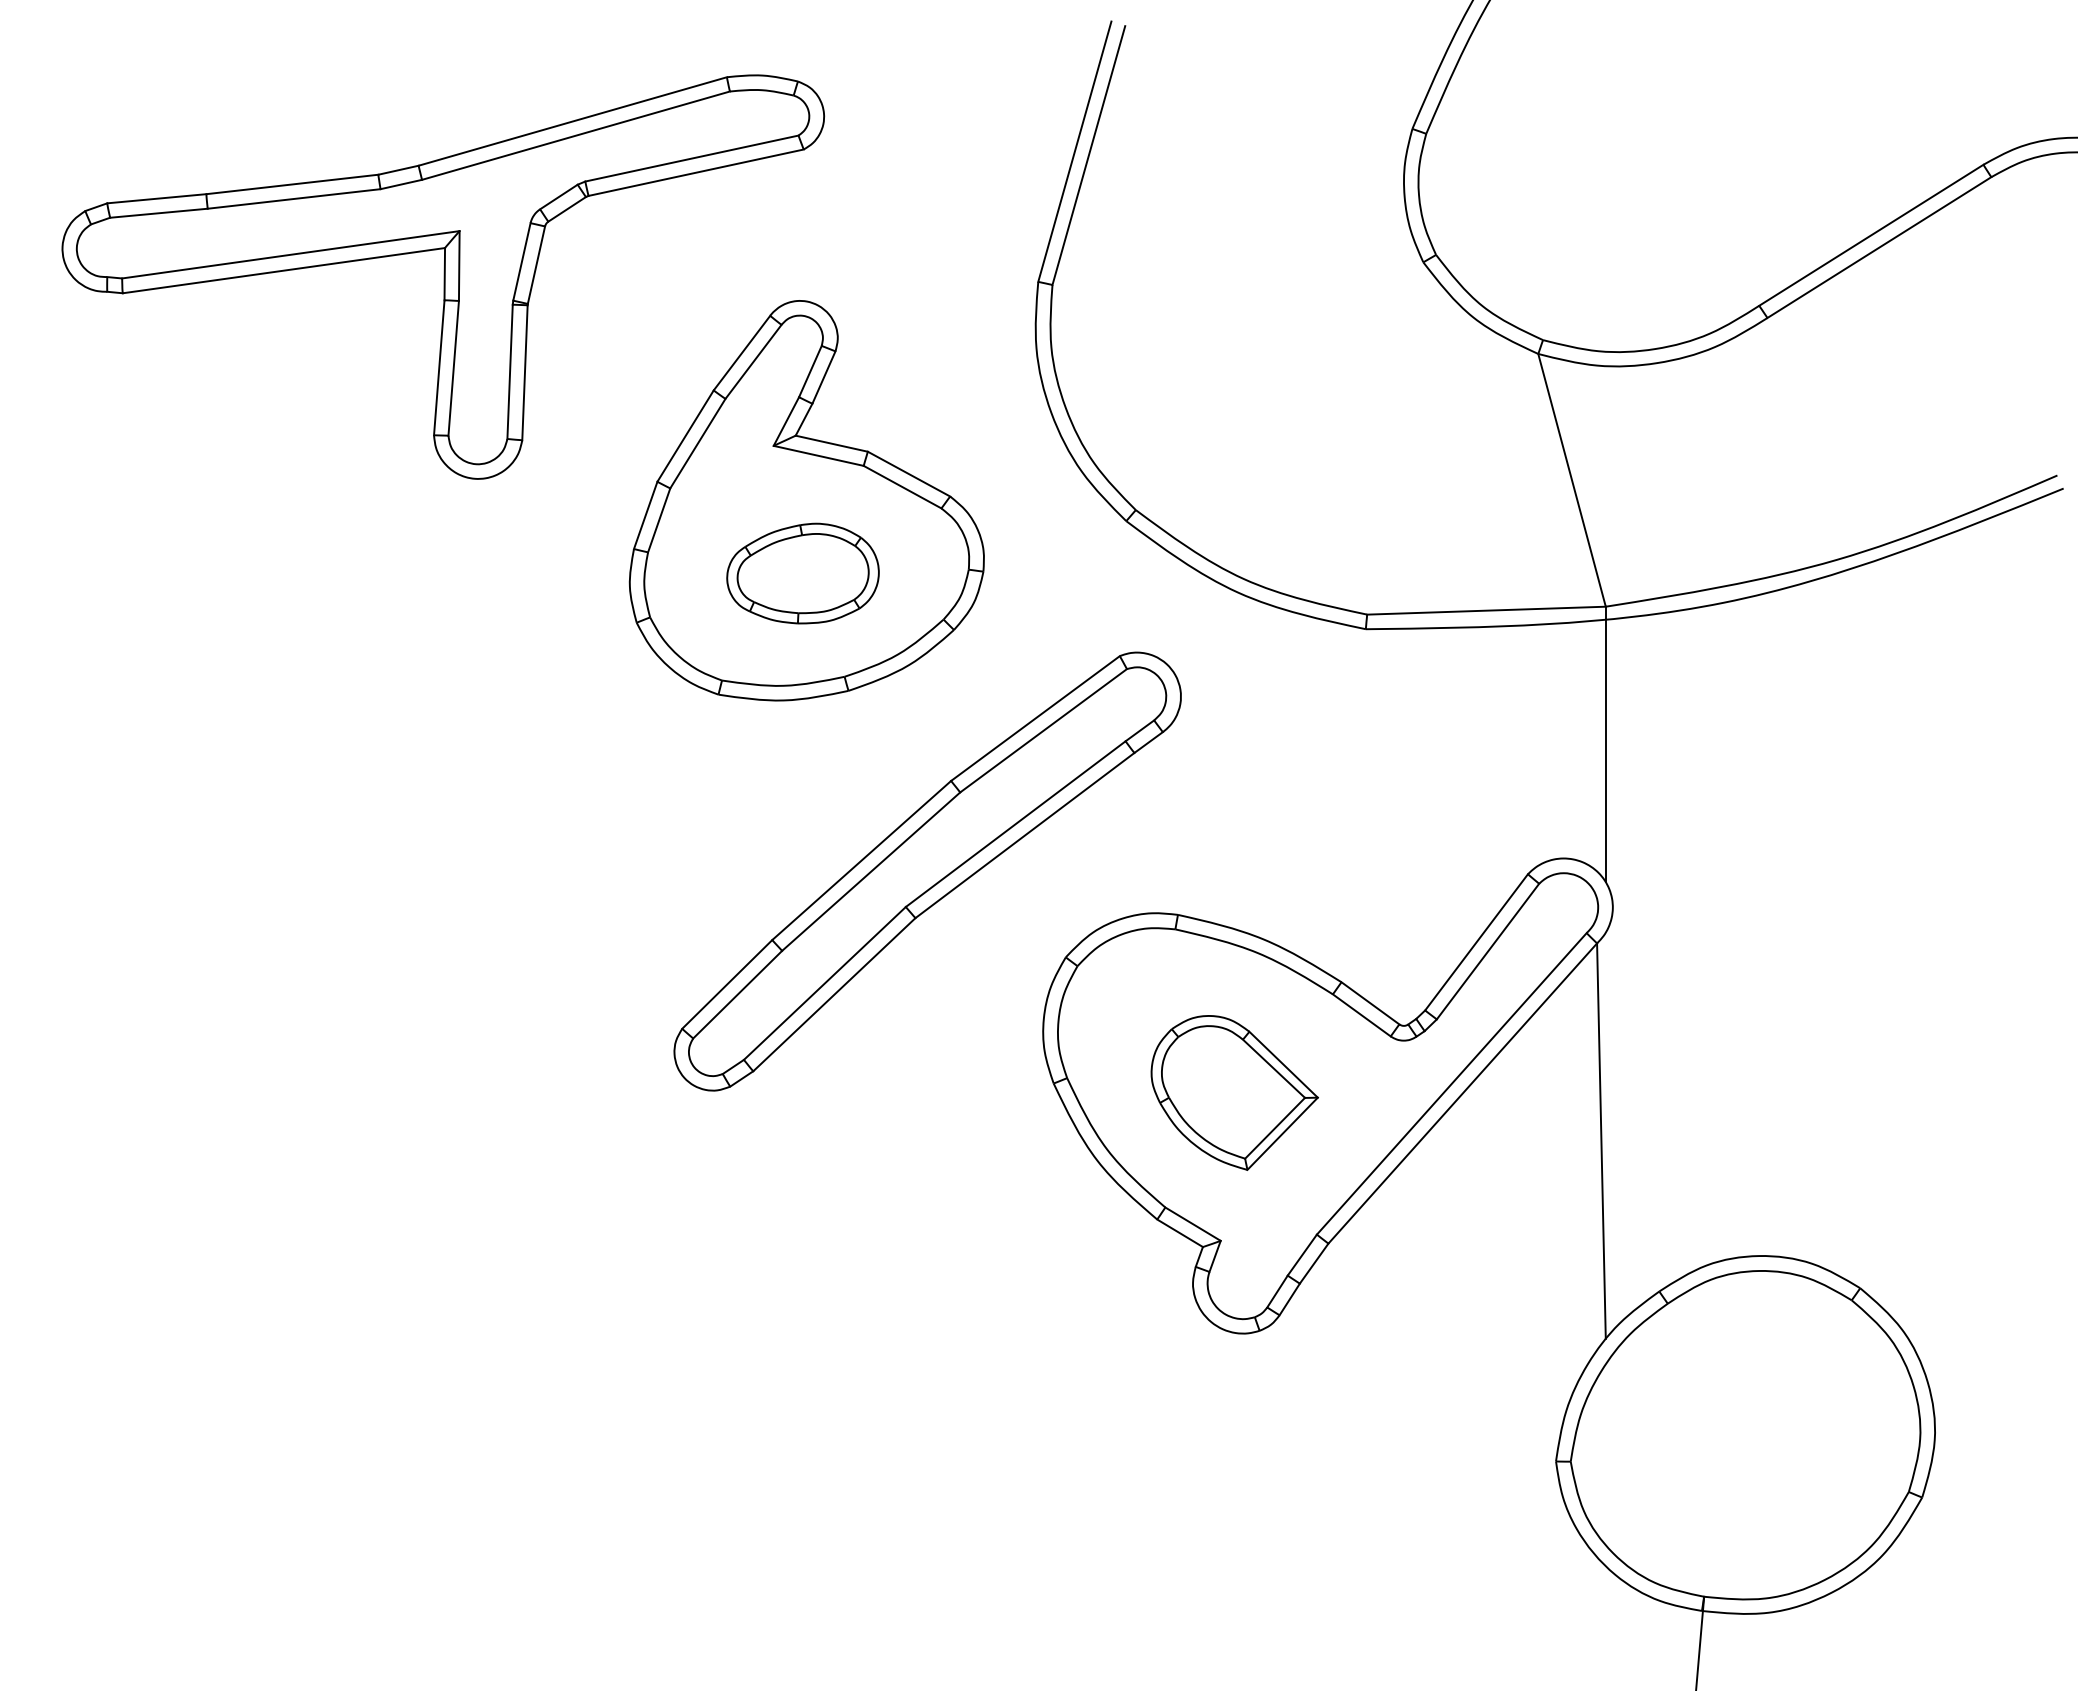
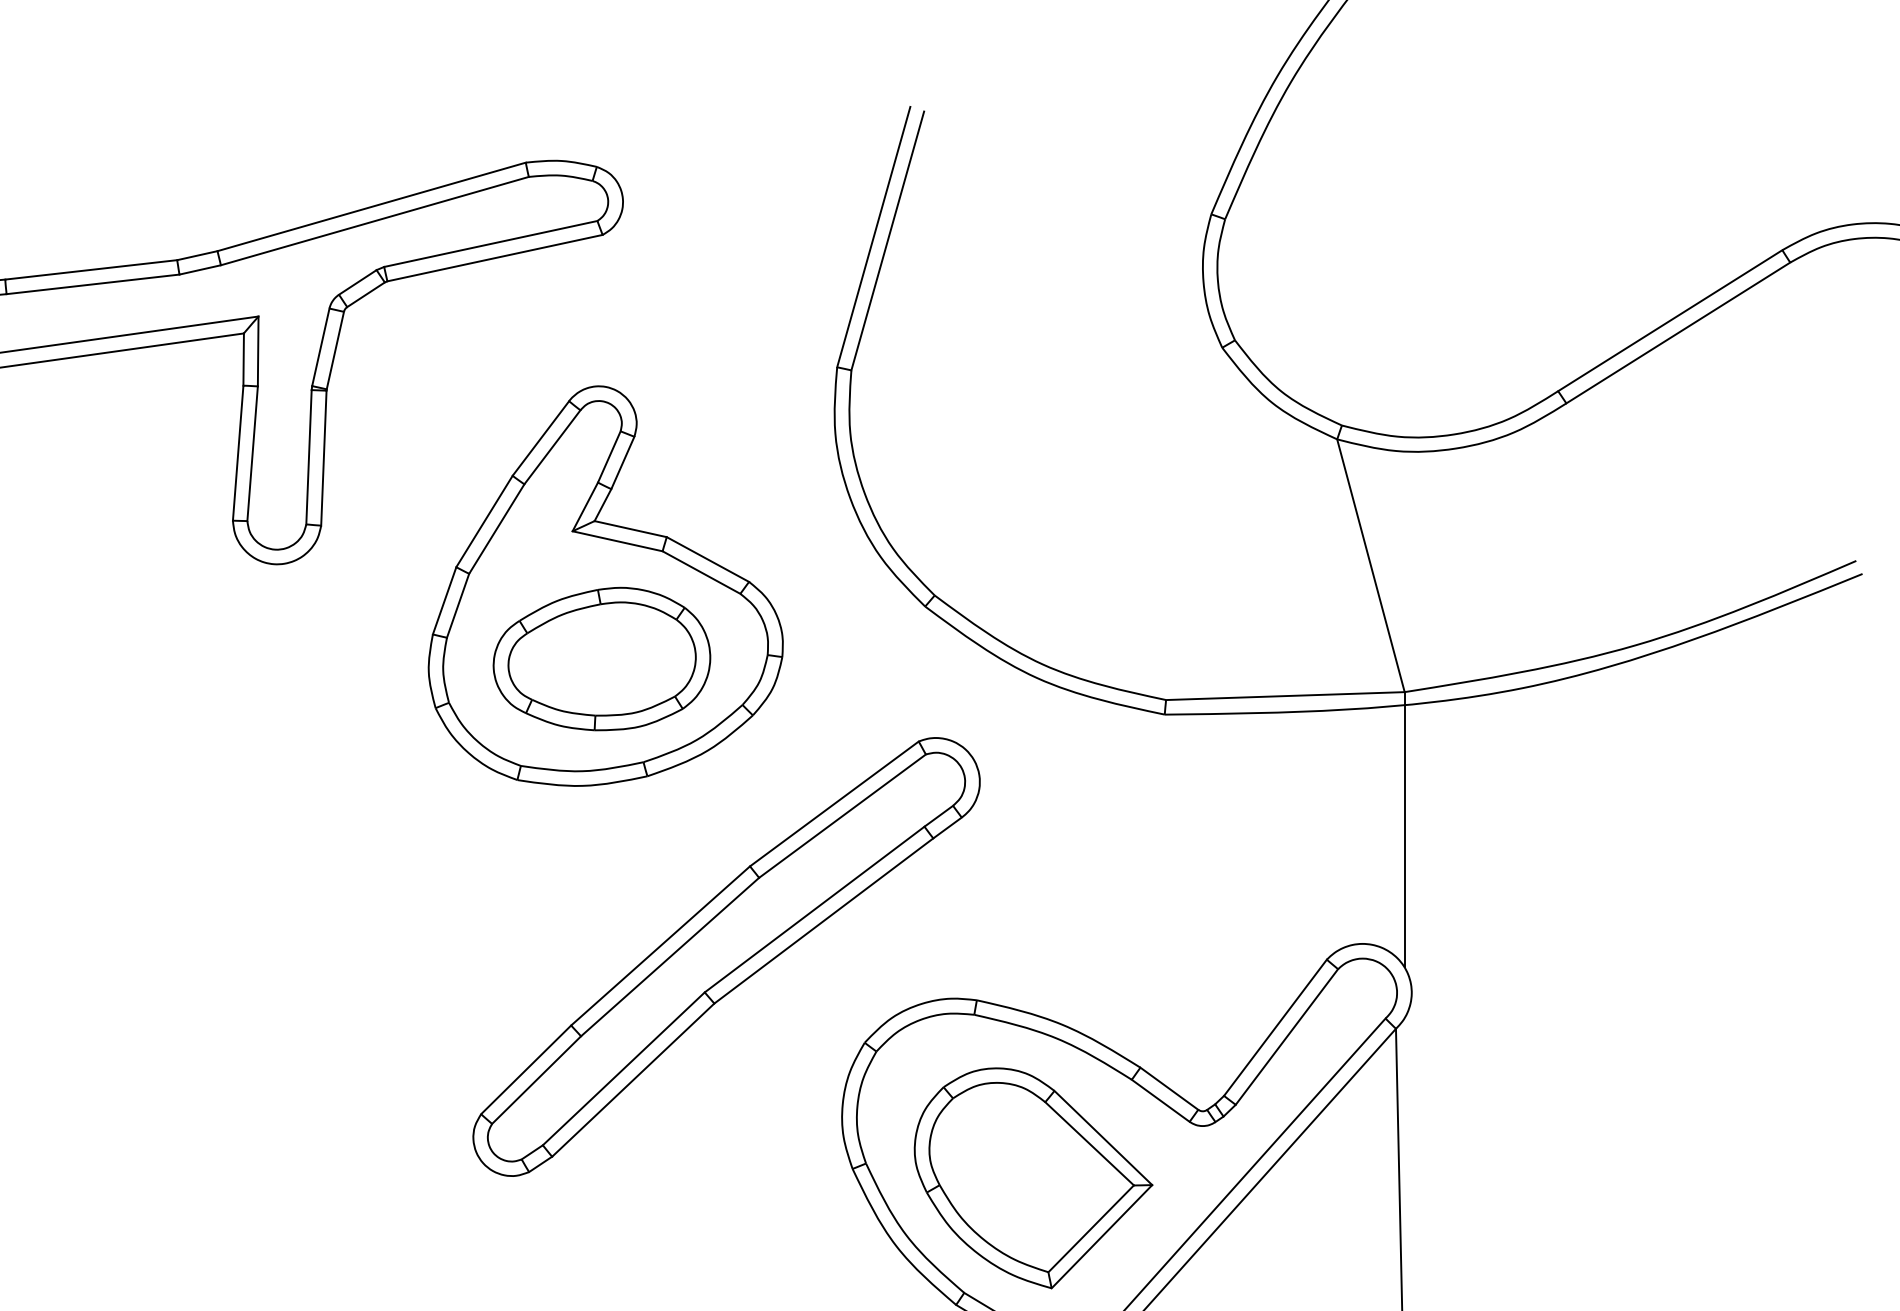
part: (802, 573) -> (601, 658), size x1.43
part: (1234, 1092) -> (1033, 1177), size x1.43

